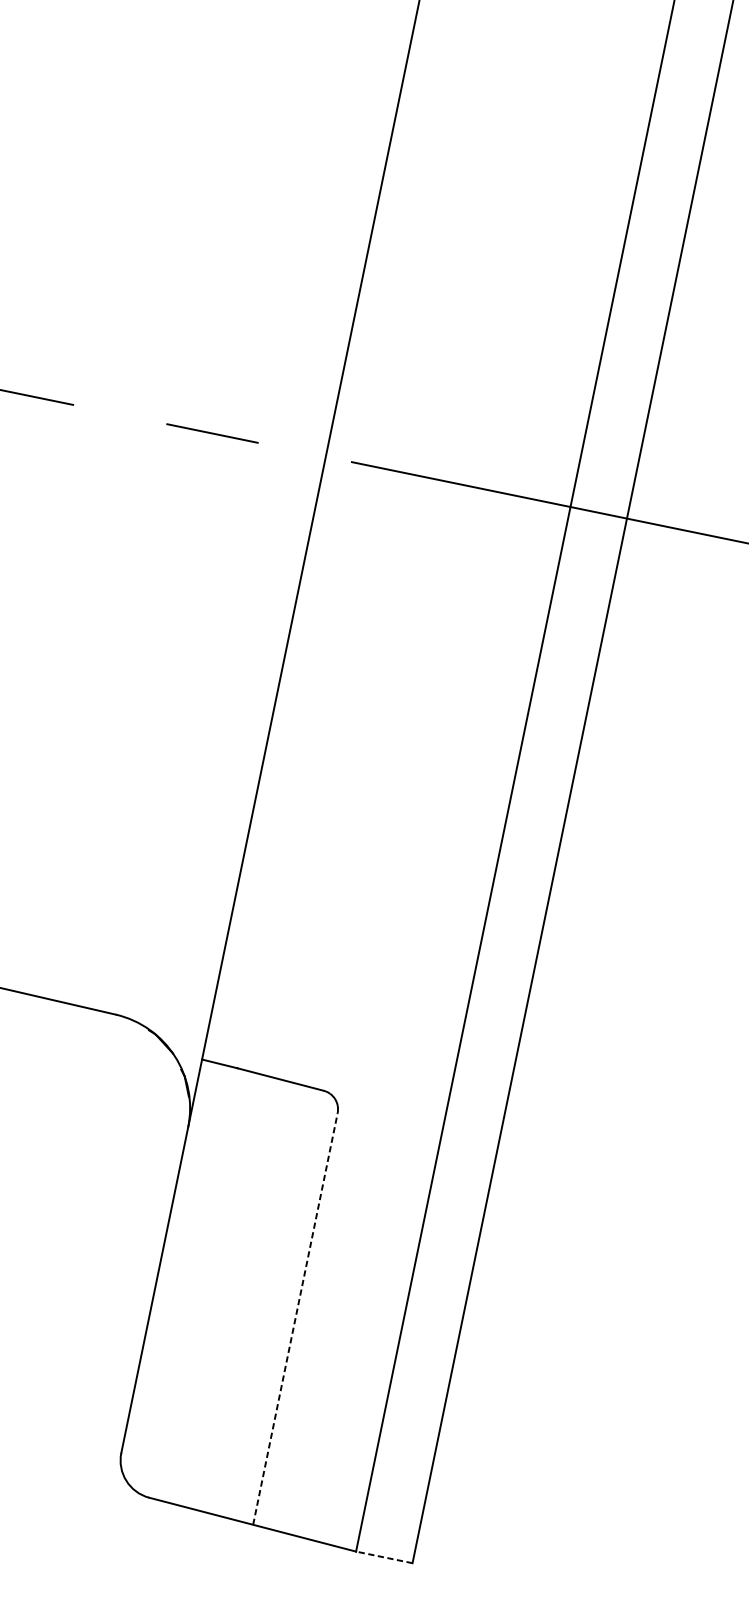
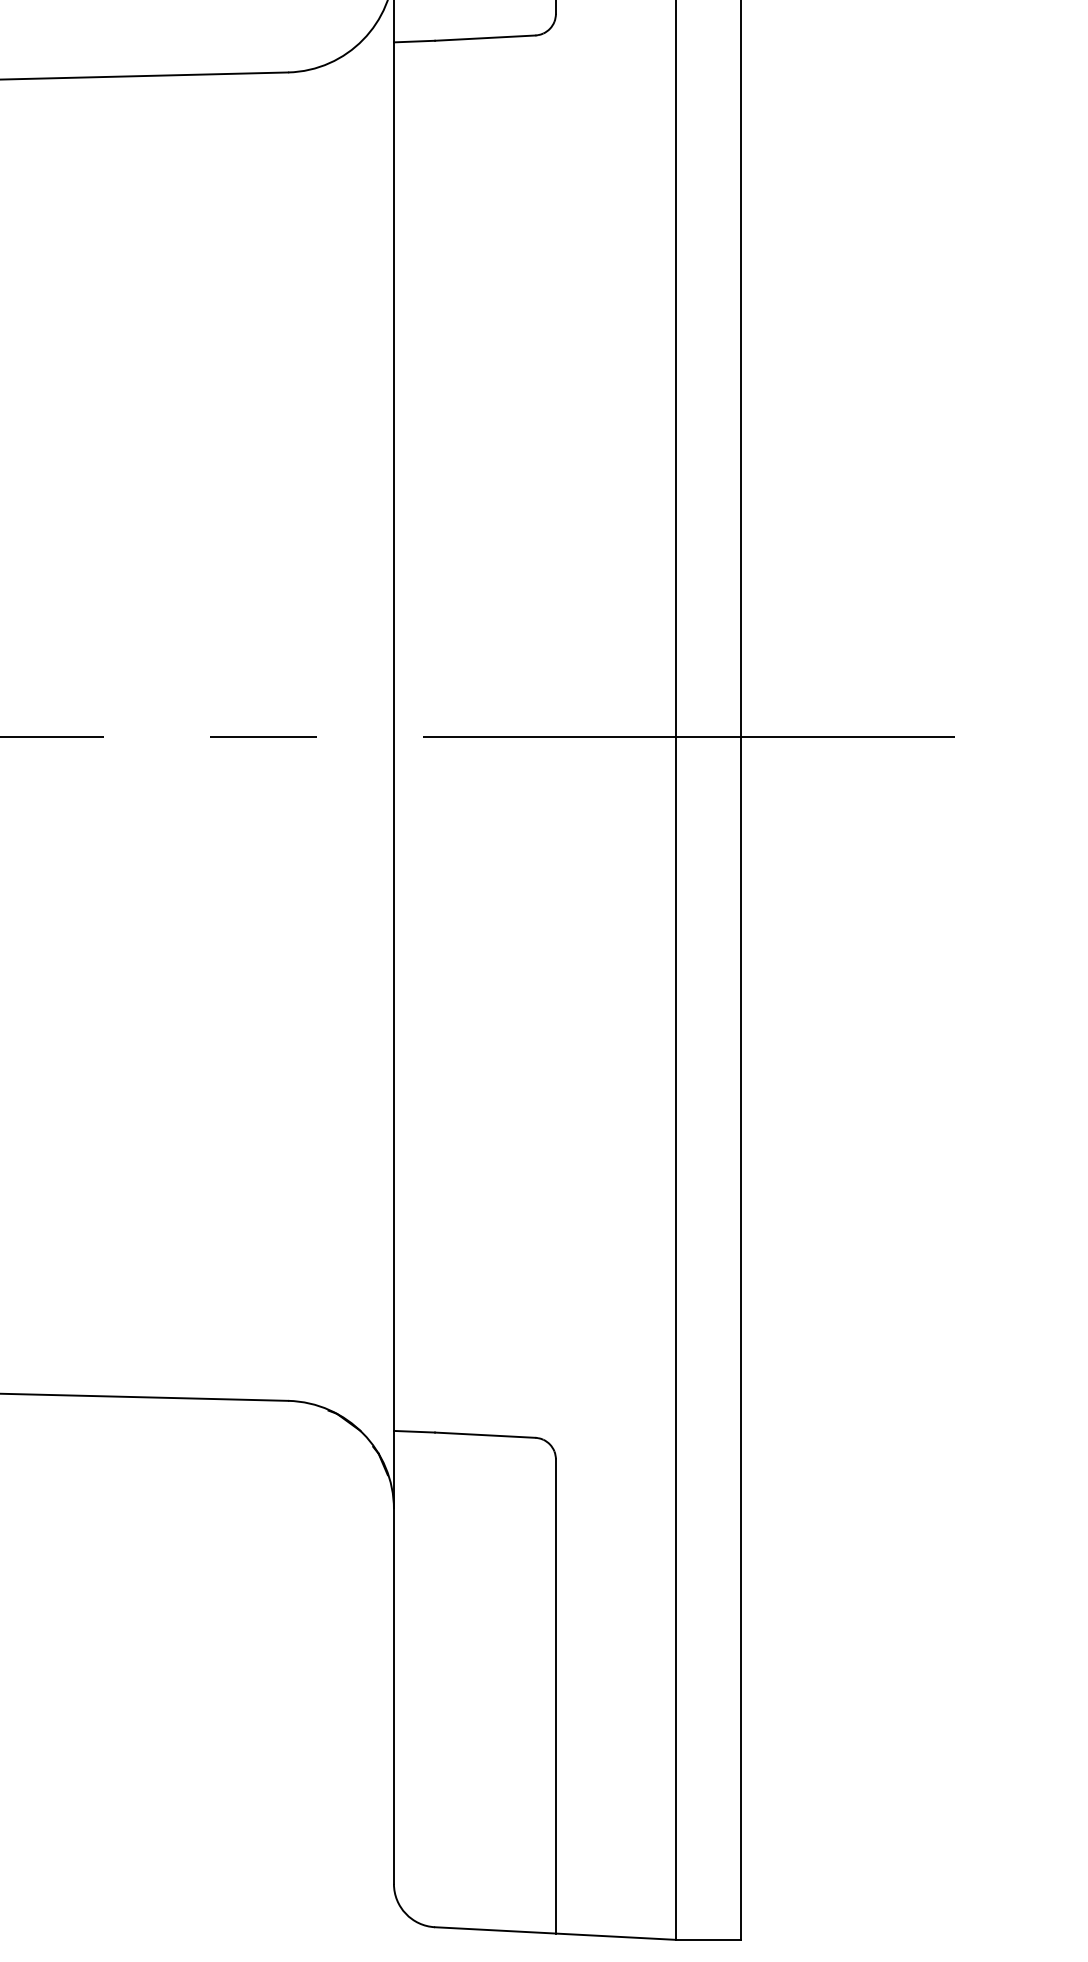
line: (295, 1318) -> (555, 1696), dashed -> solid
line: (384, 1557) -> (708, 1939), dashed -> solid

